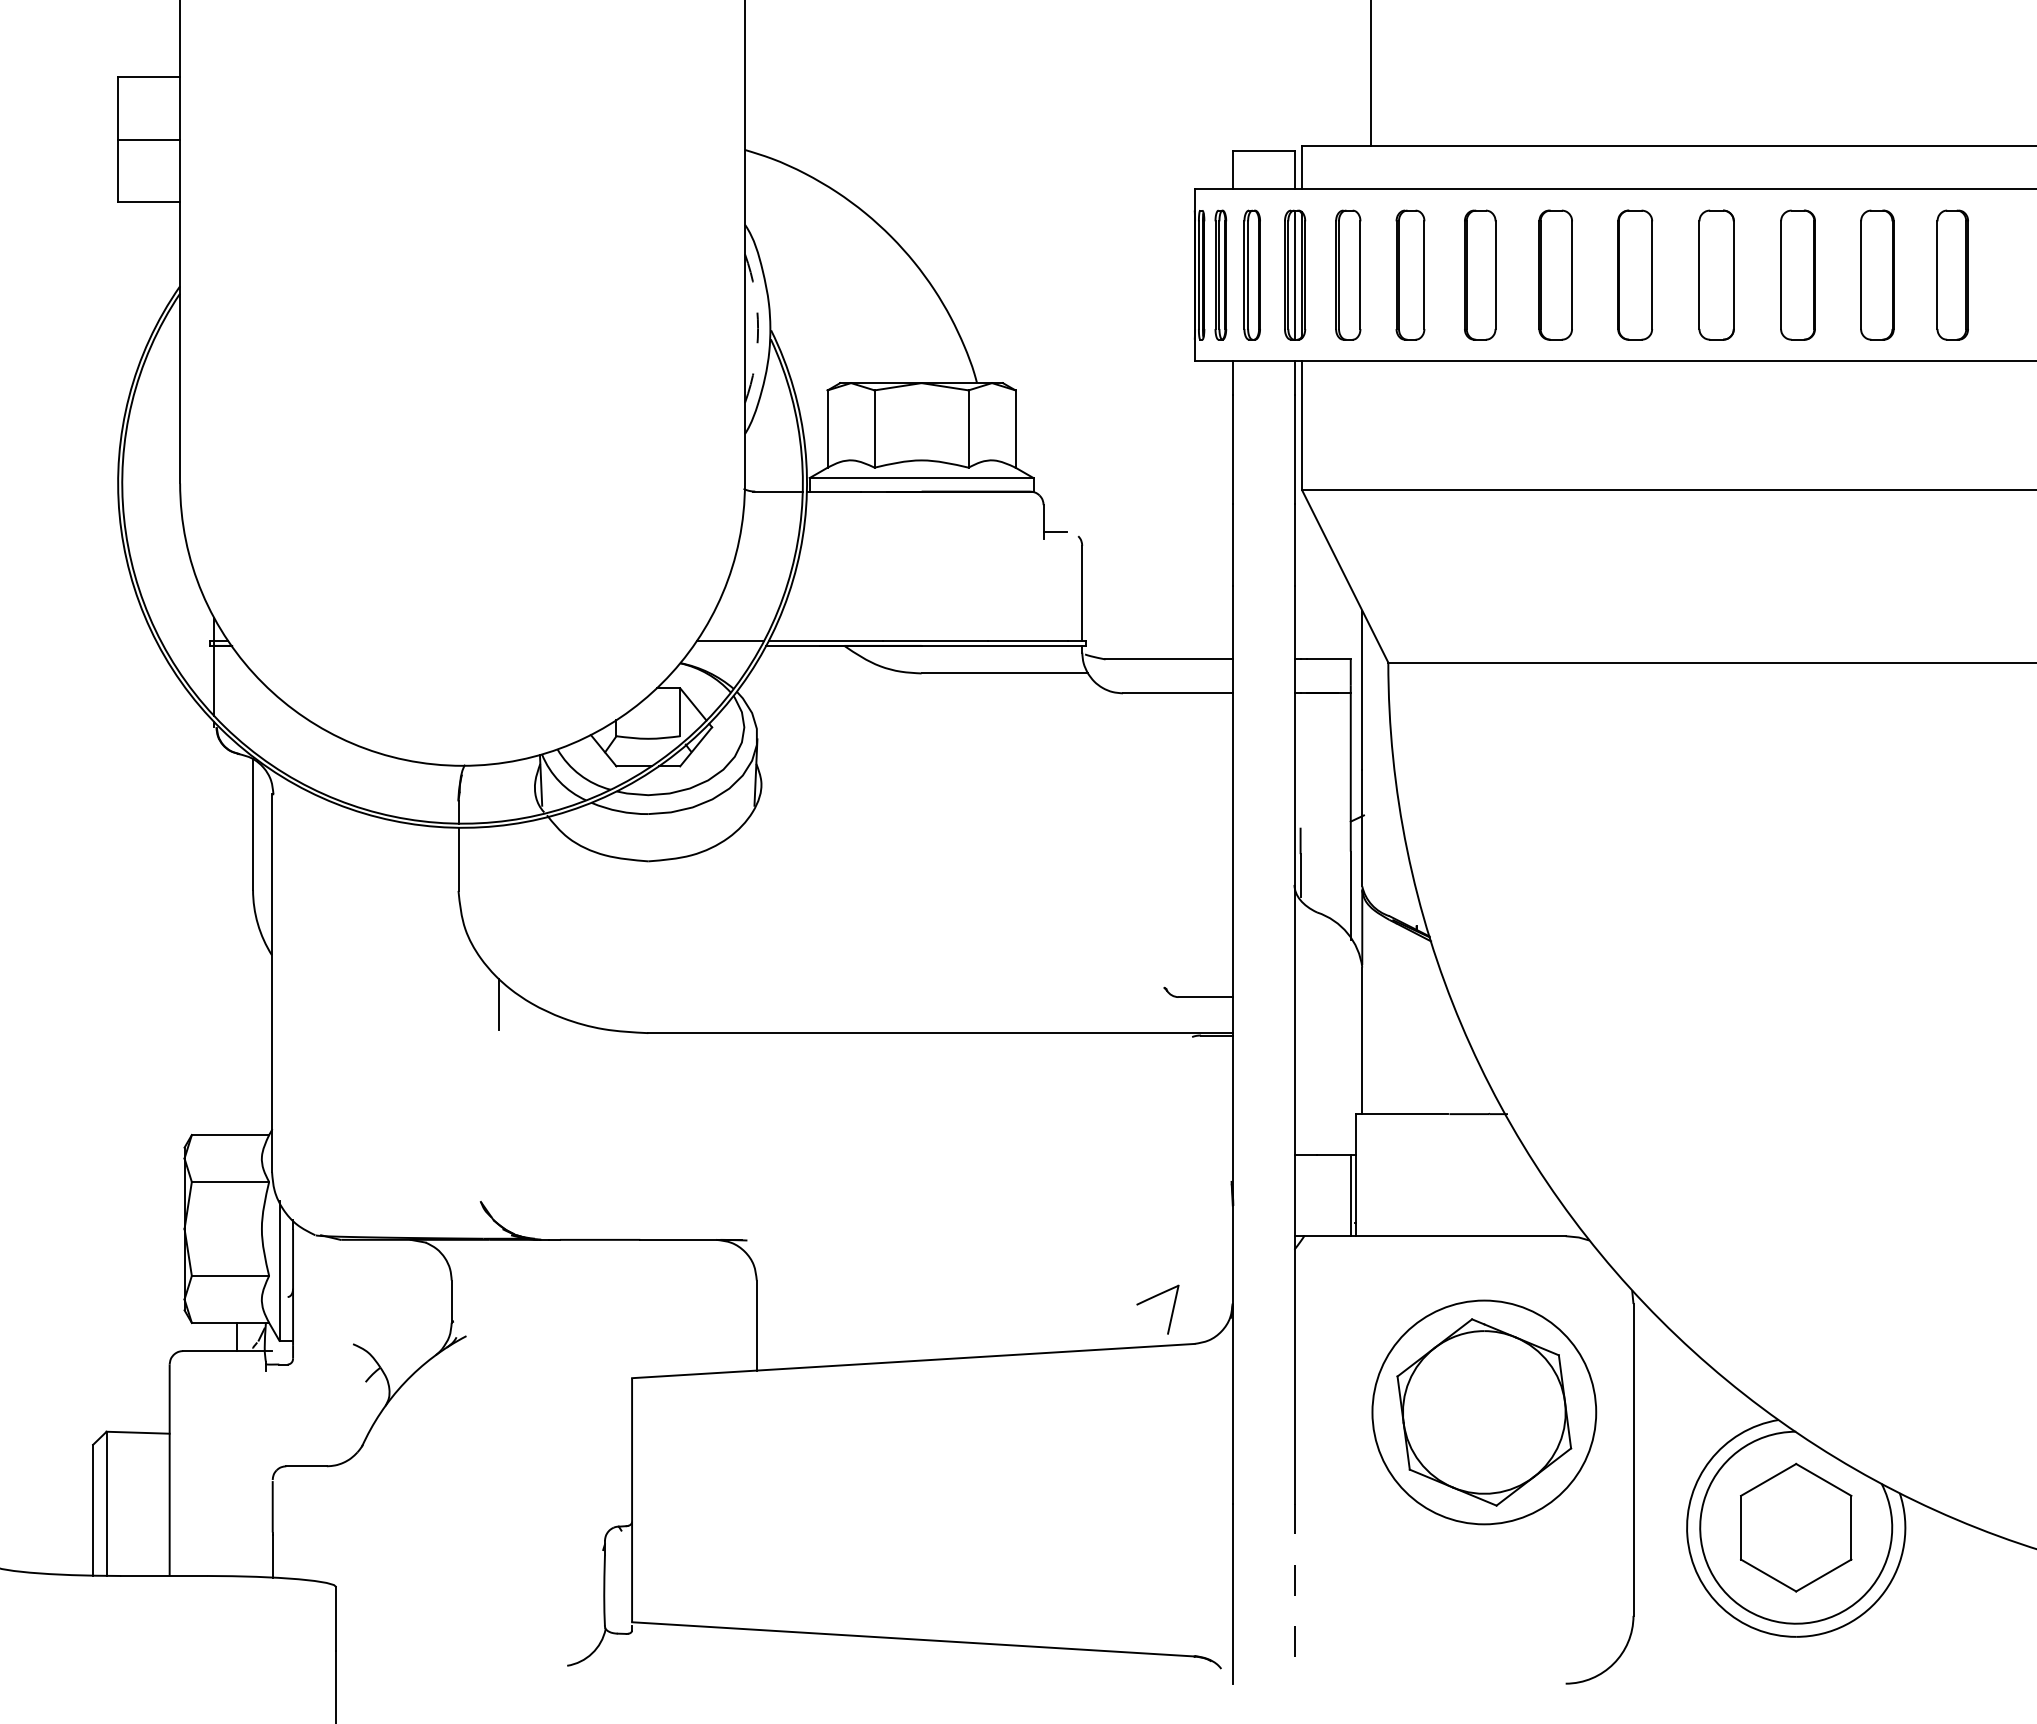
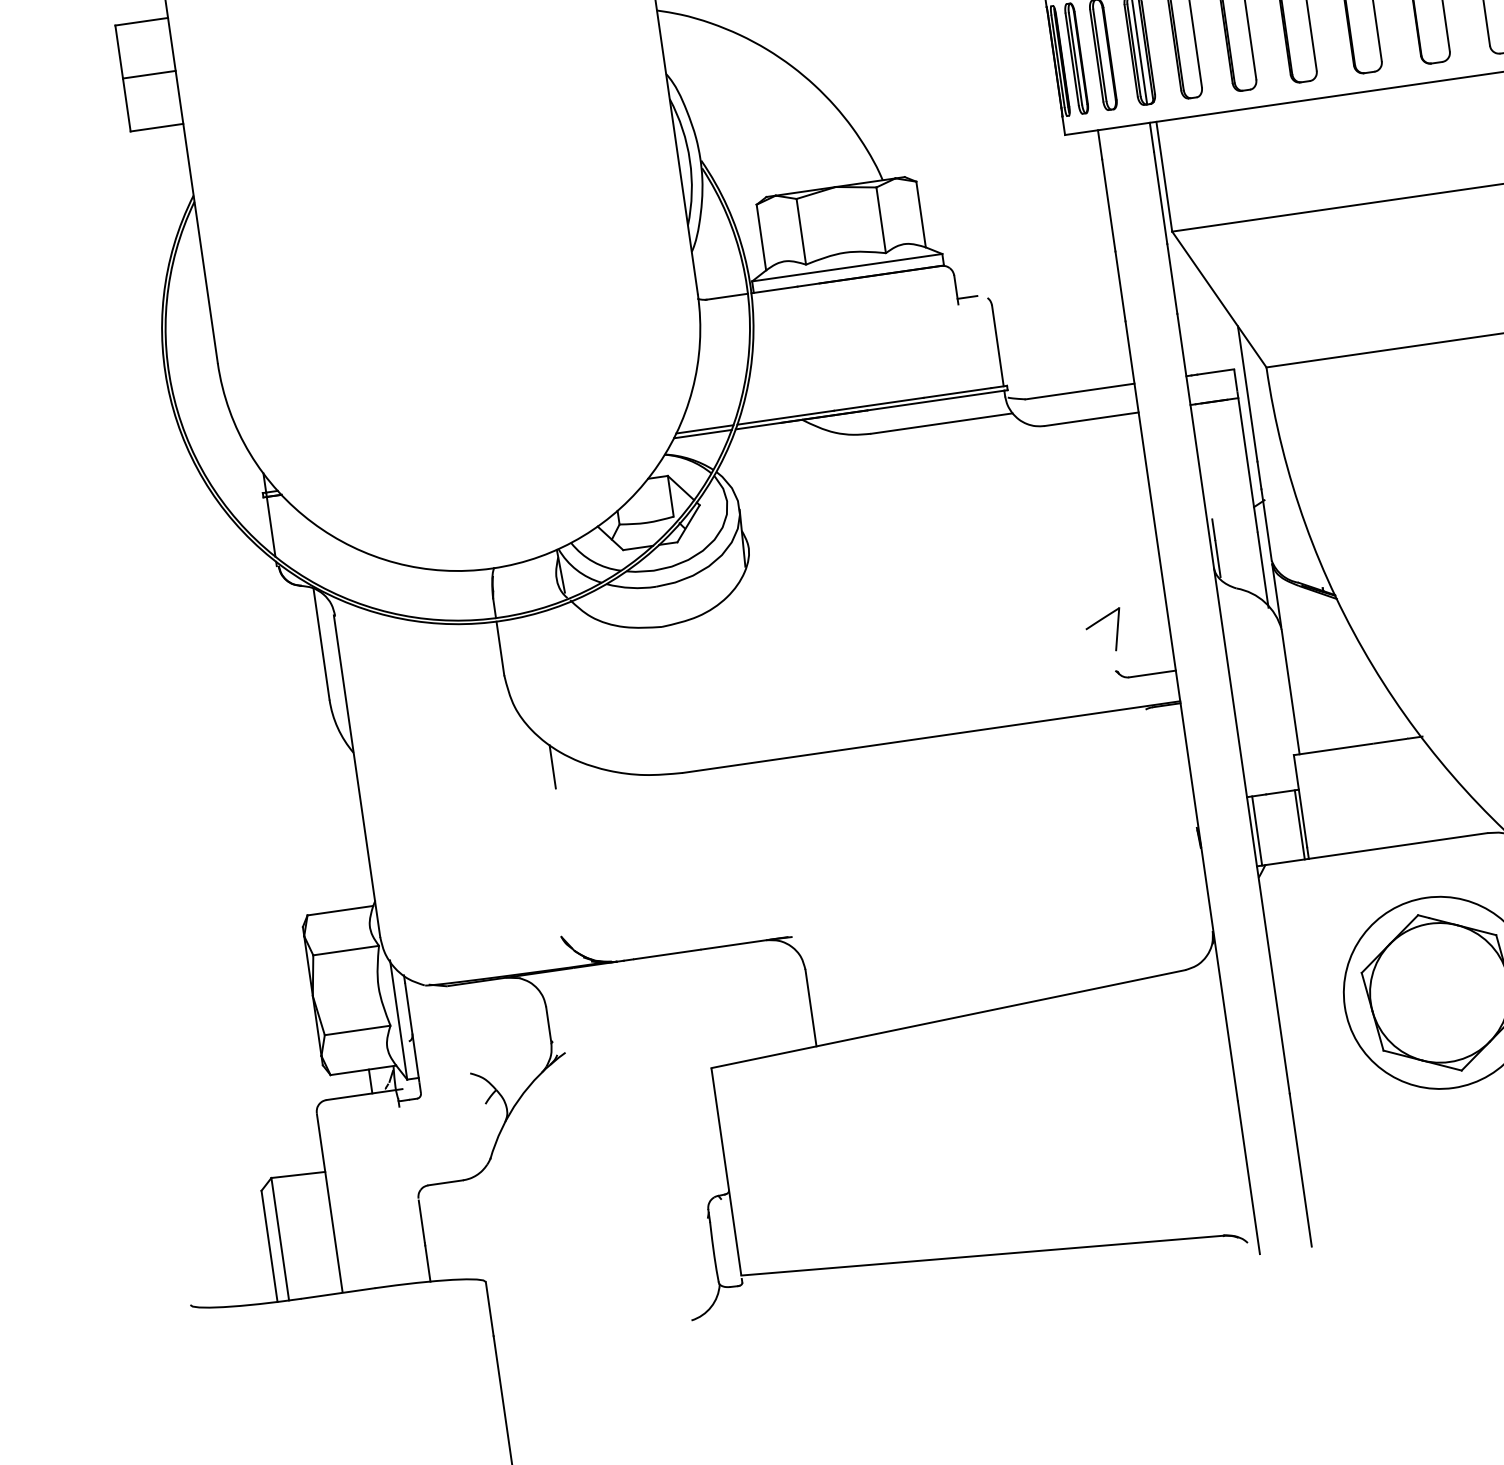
arc: (758, 328) -> (690, 160), dashed -> solid
line: (727, 645) -> (702, 433), added
line: (1300, 1195) -> (1257, 831), added
part: (1153, 1298) -> (1099, 622), moved
line: (1294, 1593) -> (1300, 1169), dashed -> solid

